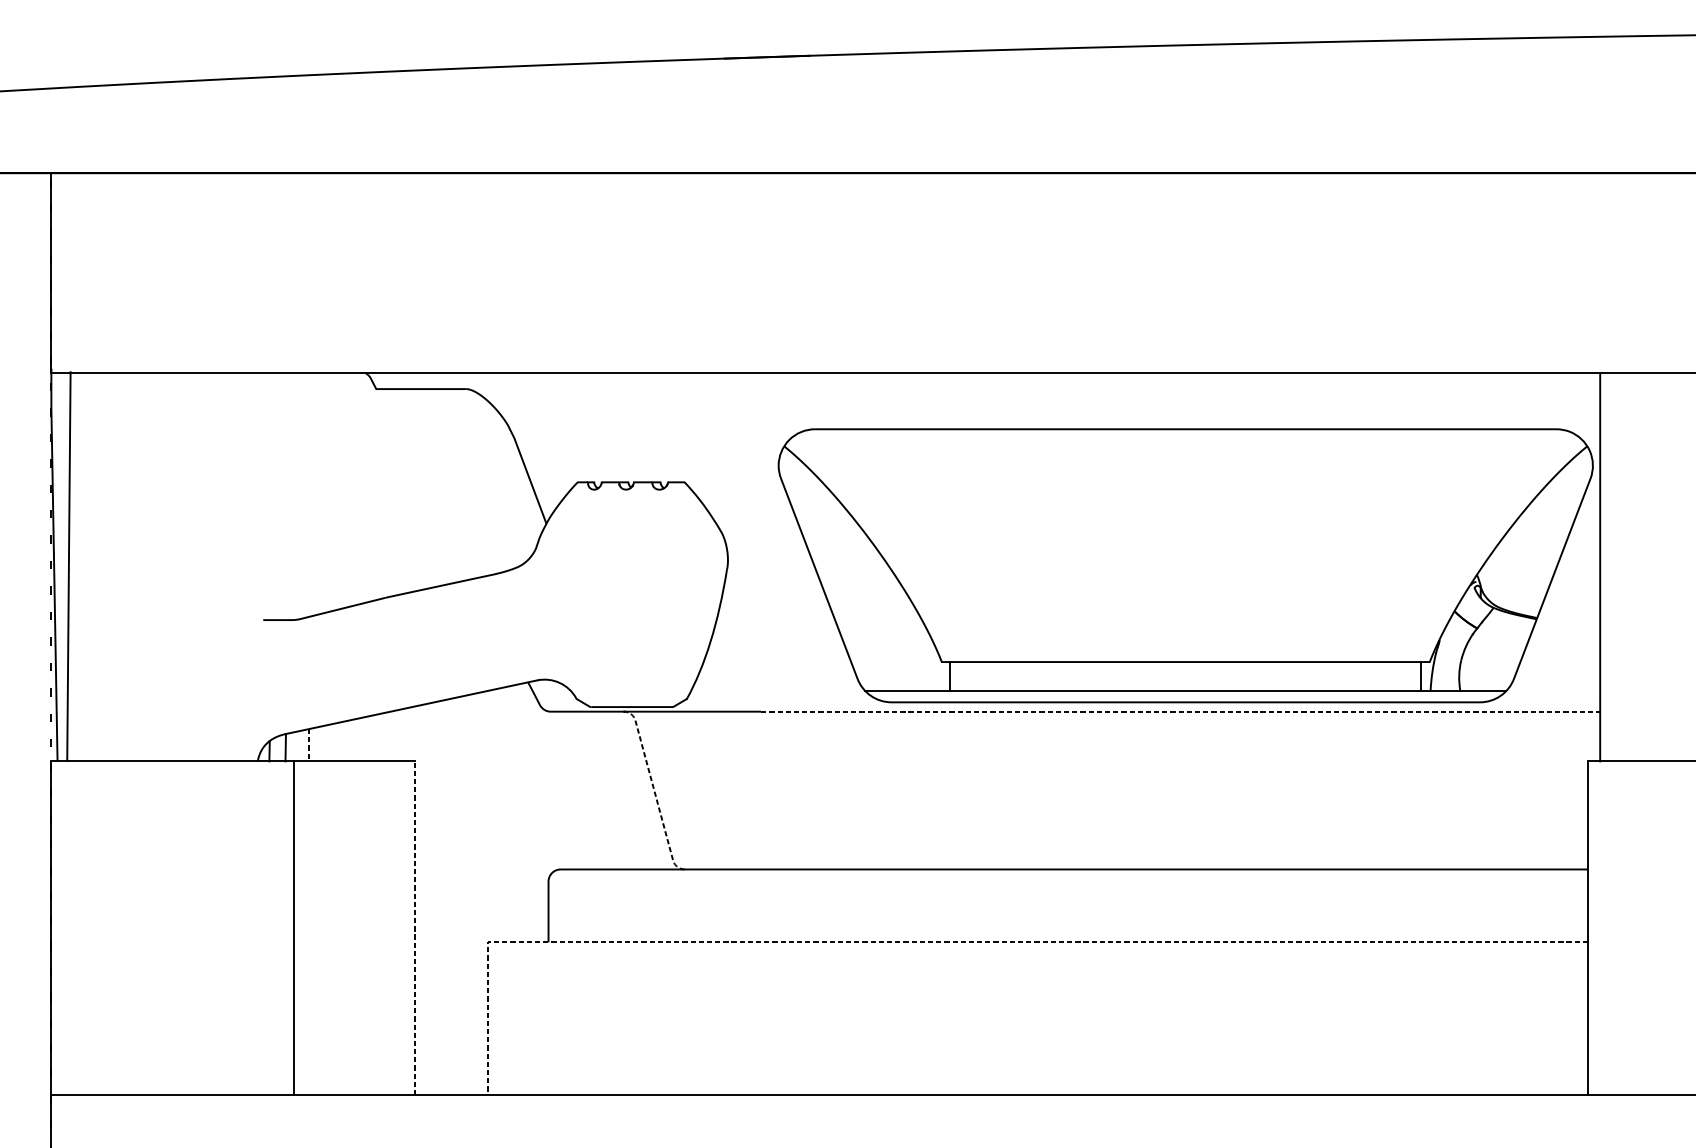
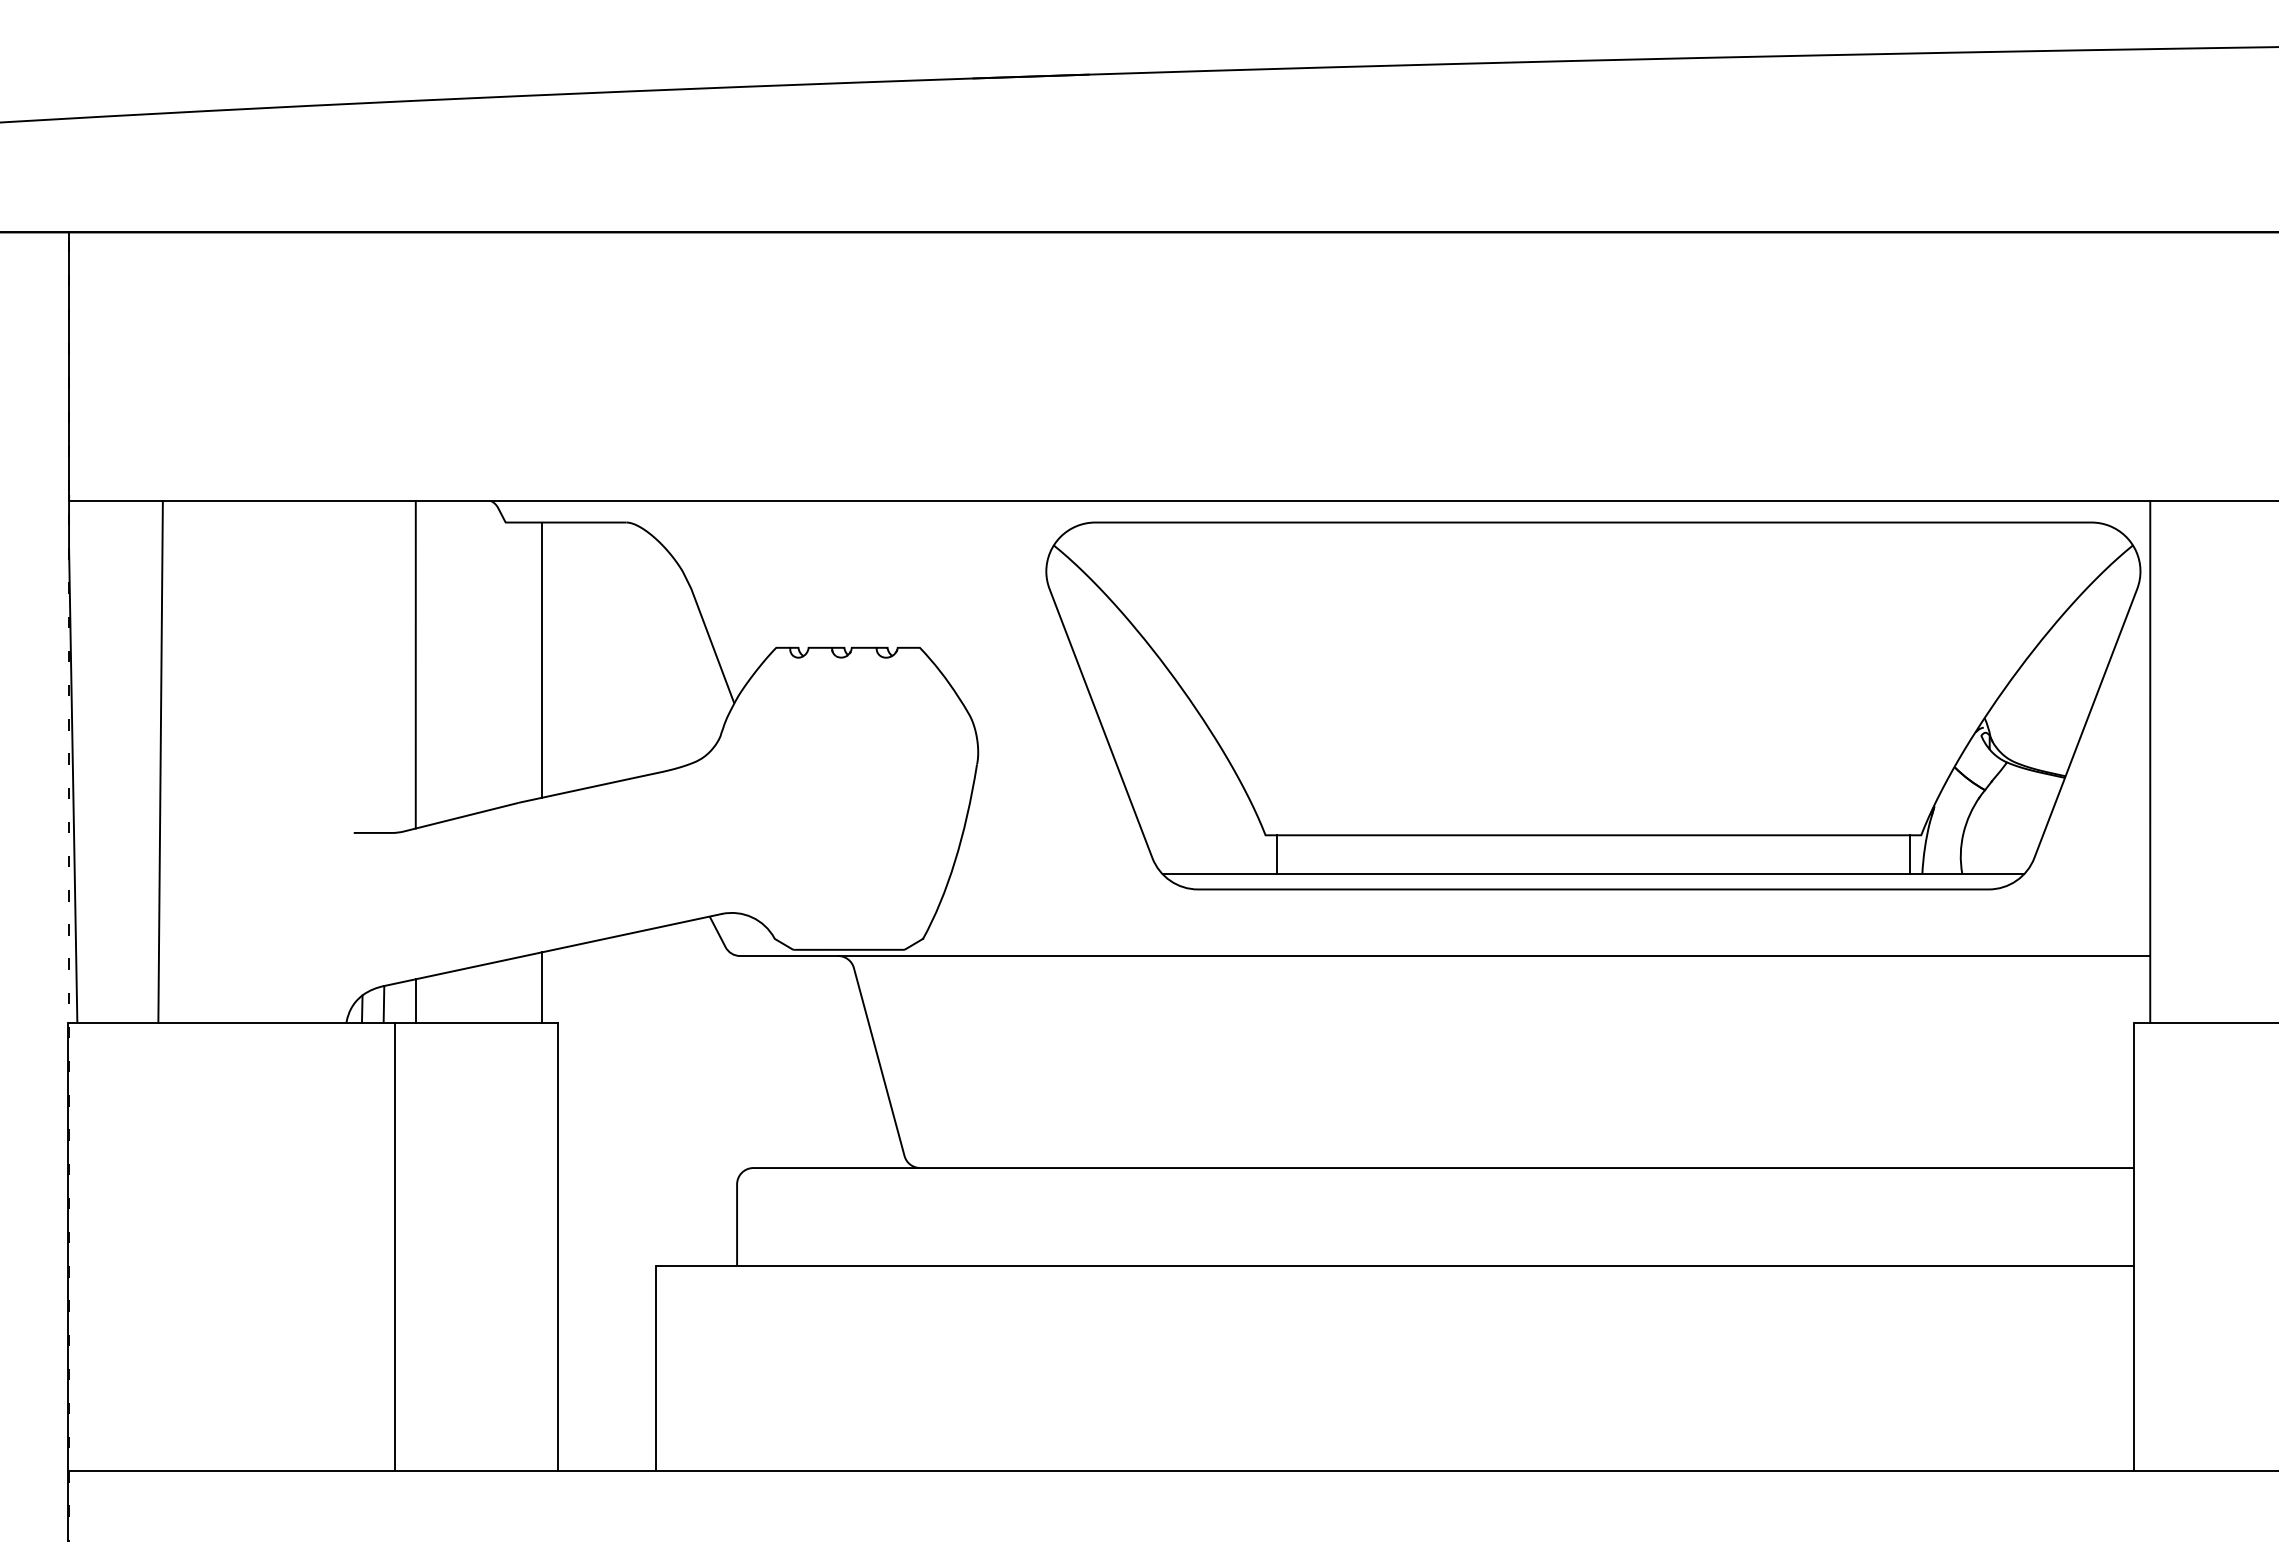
line: (402, 491) -> (541, 659), added
line: (309, 494) -> (415, 664), added
part: (1185, 565) -> (1593, 705), moved
line: (68, 566) -> (160, 761), moved
line: (1180, 712) -> (1586, 956), dashed -> solid
line: (402, 735) -> (541, 987), added
line: (309, 745) -> (415, 1001), dashed -> solid
line: (654, 790) -> (879, 1061), dashed -> solid
line: (414, 927) -> (557, 1246), dashed -> solid
line: (961, 942) -> (1291, 1265), dashed -> solid

